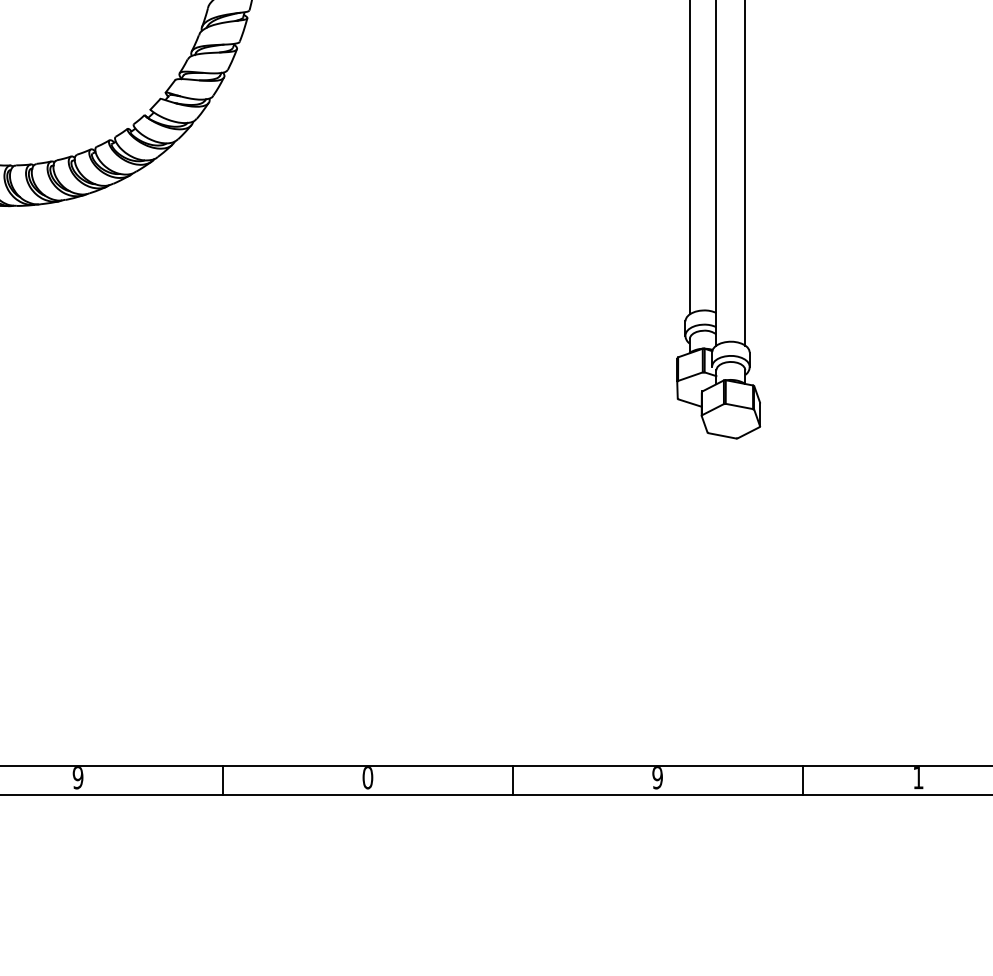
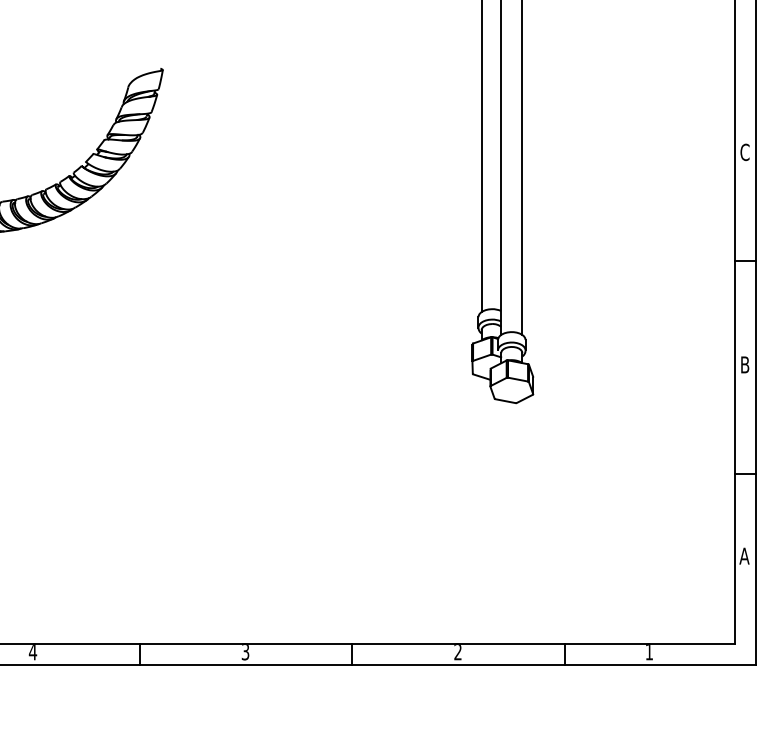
text: (77, 778) -> (32, 652), 9 -> 4
text: (367, 778) -> (245, 652), 0 -> 3
text: (656, 778) -> (457, 652), 9 -> 2

